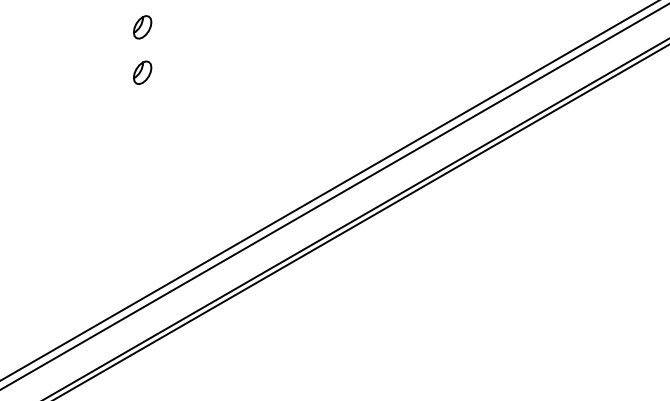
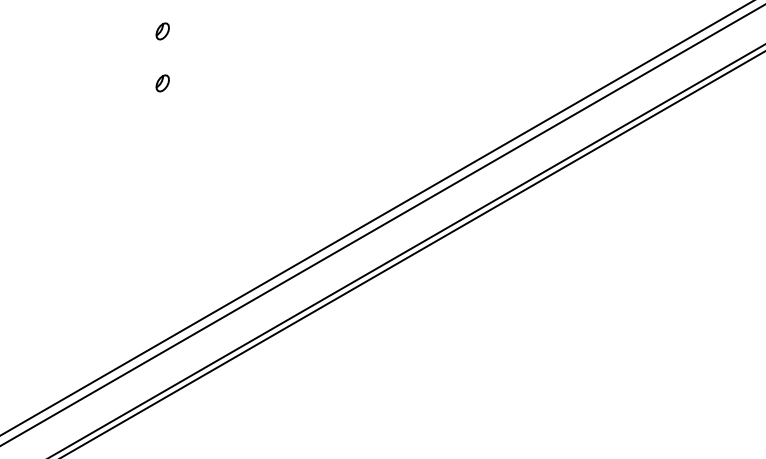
part: (142, 27) -> (162, 31), size x0.62
part: (142, 72) -> (162, 83), size x0.62

